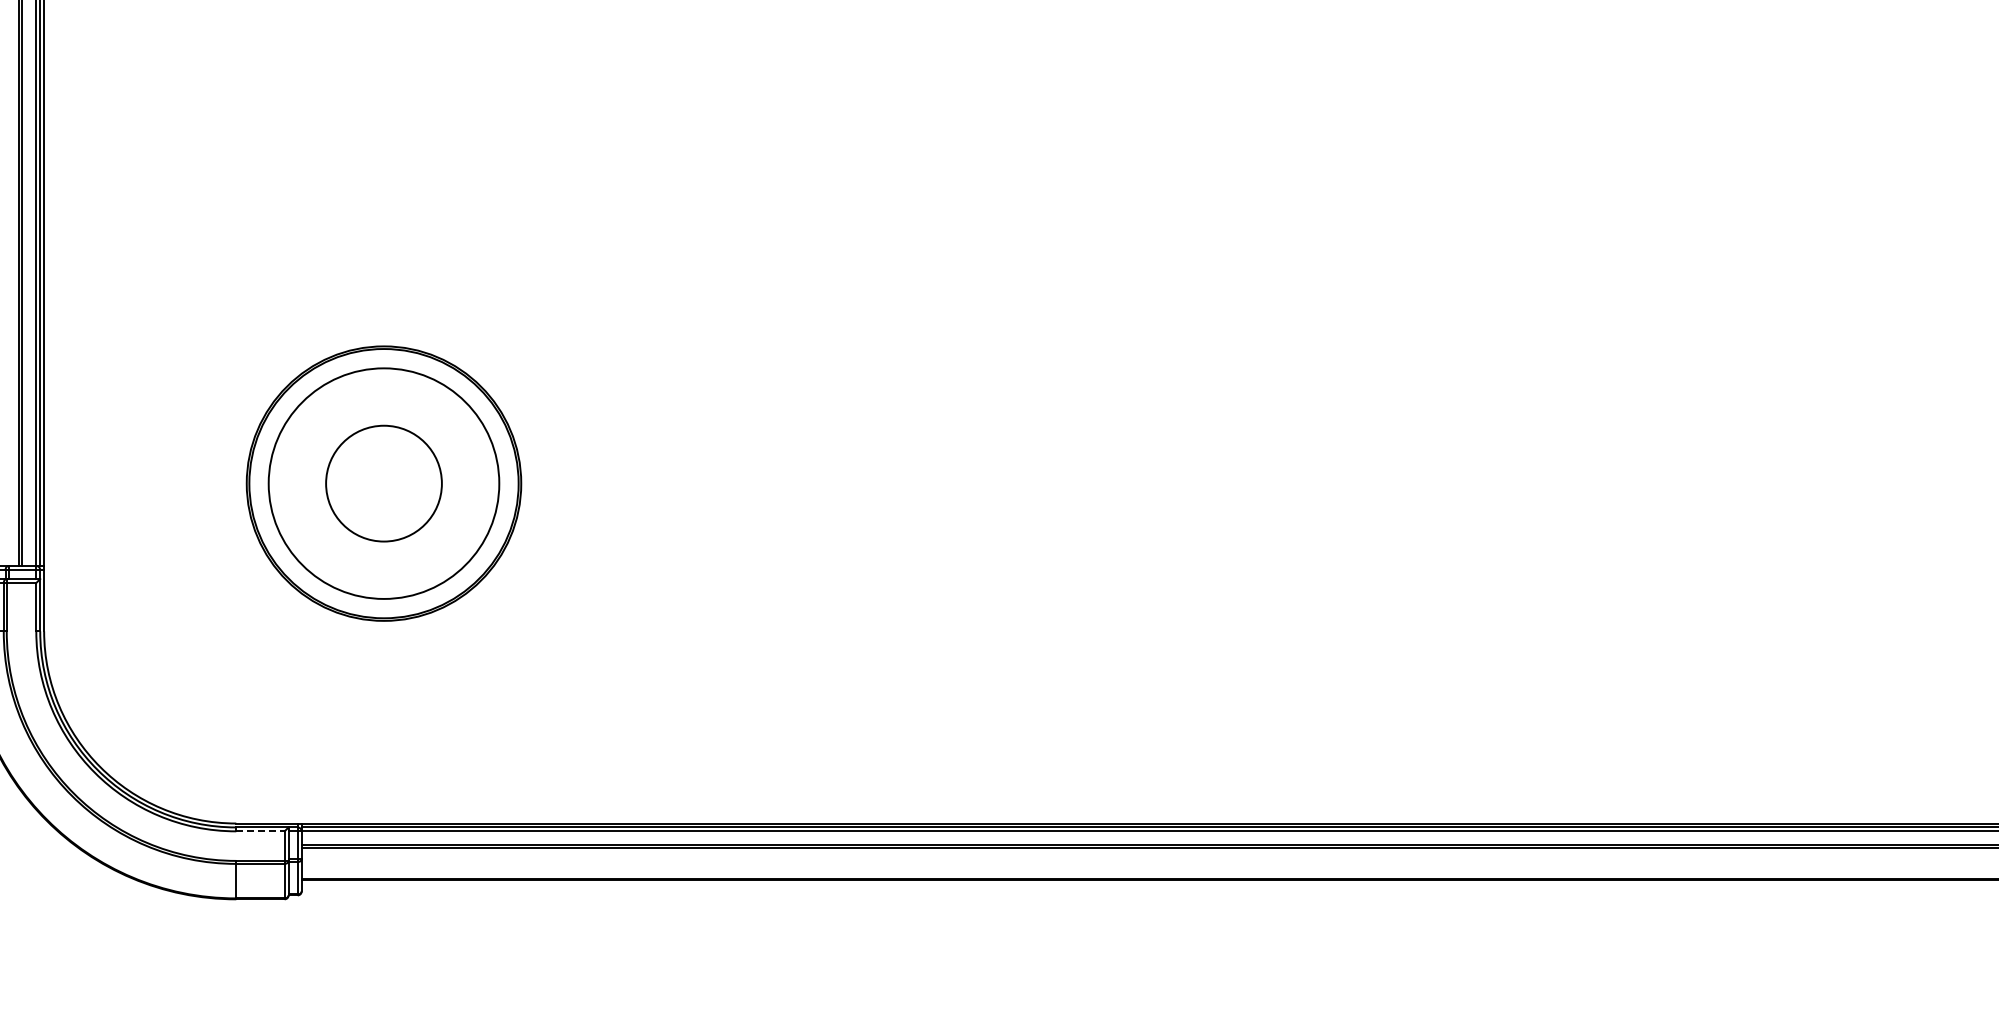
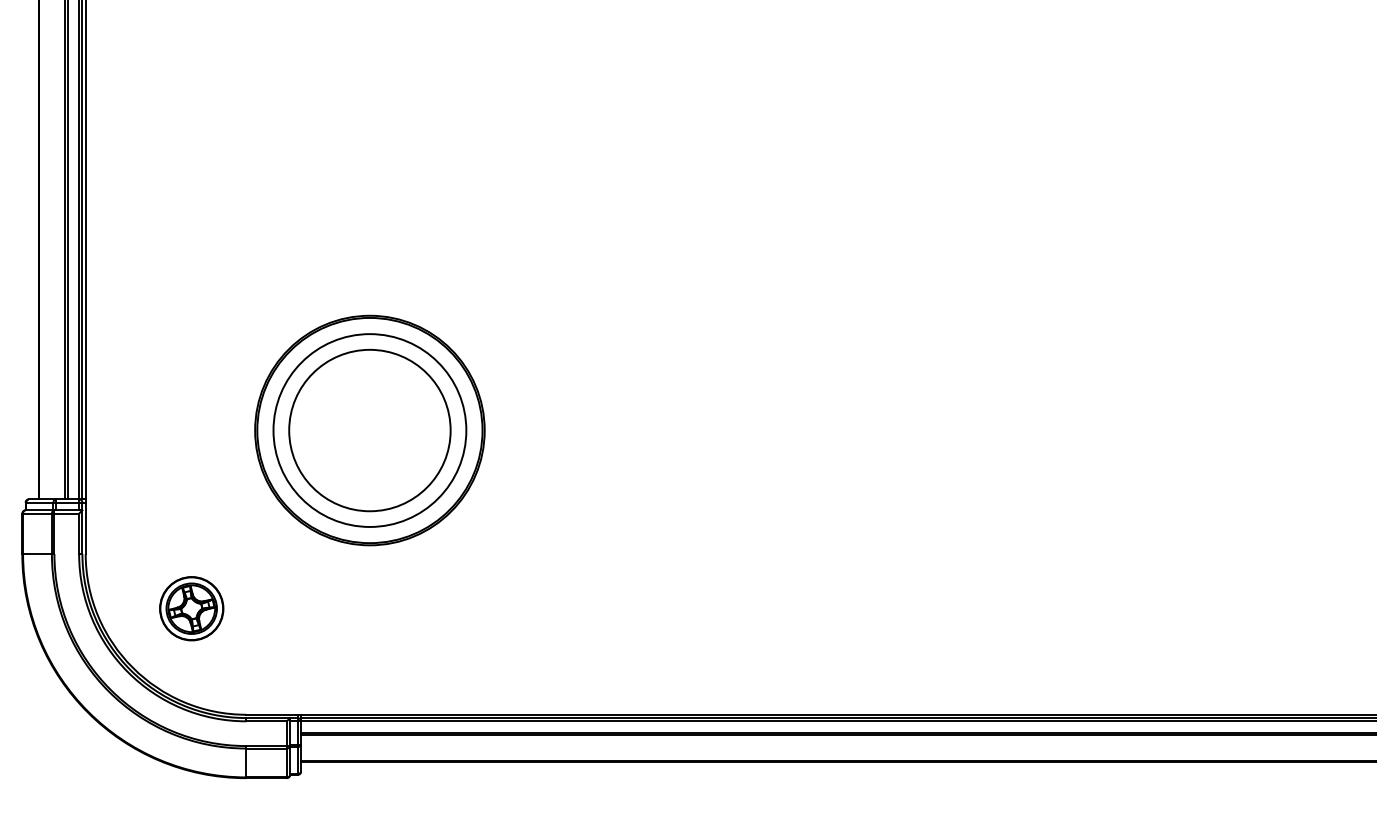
circle: (383, 483) -> (369, 430), size x1.67
part: (170, 696) -> (191, 608), added
line: (260, 831) -> (266, 721), dashed -> solid

